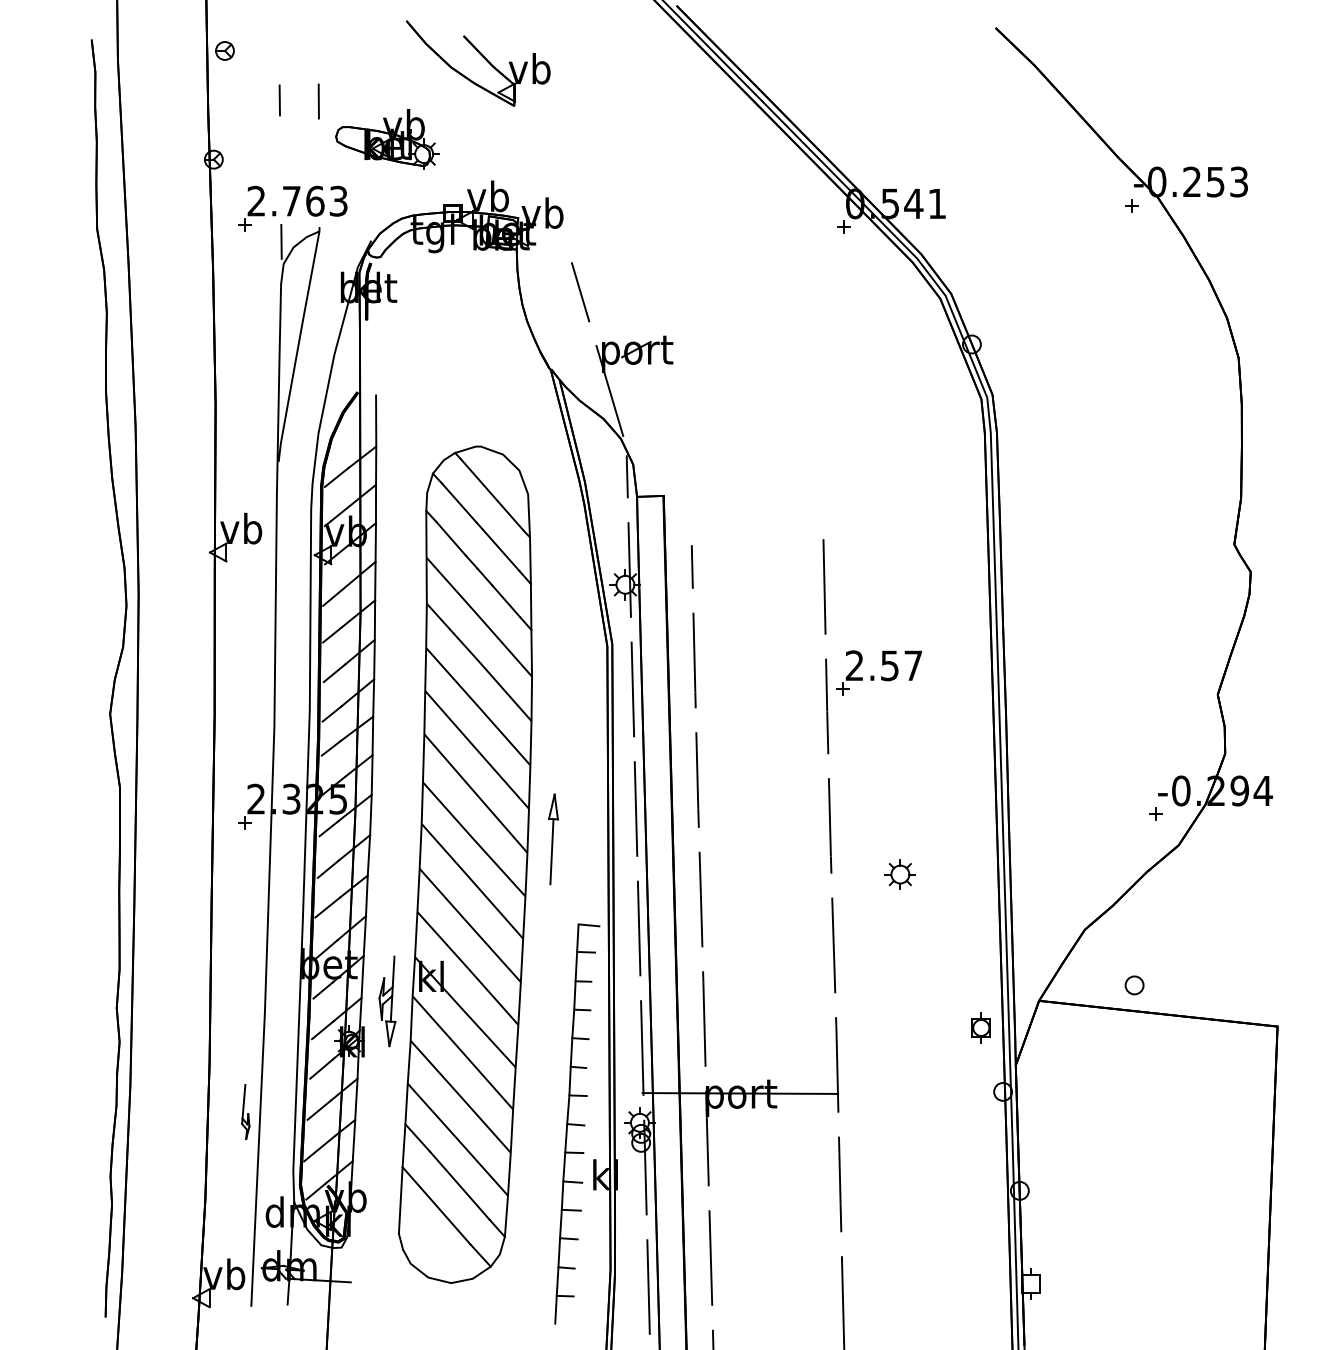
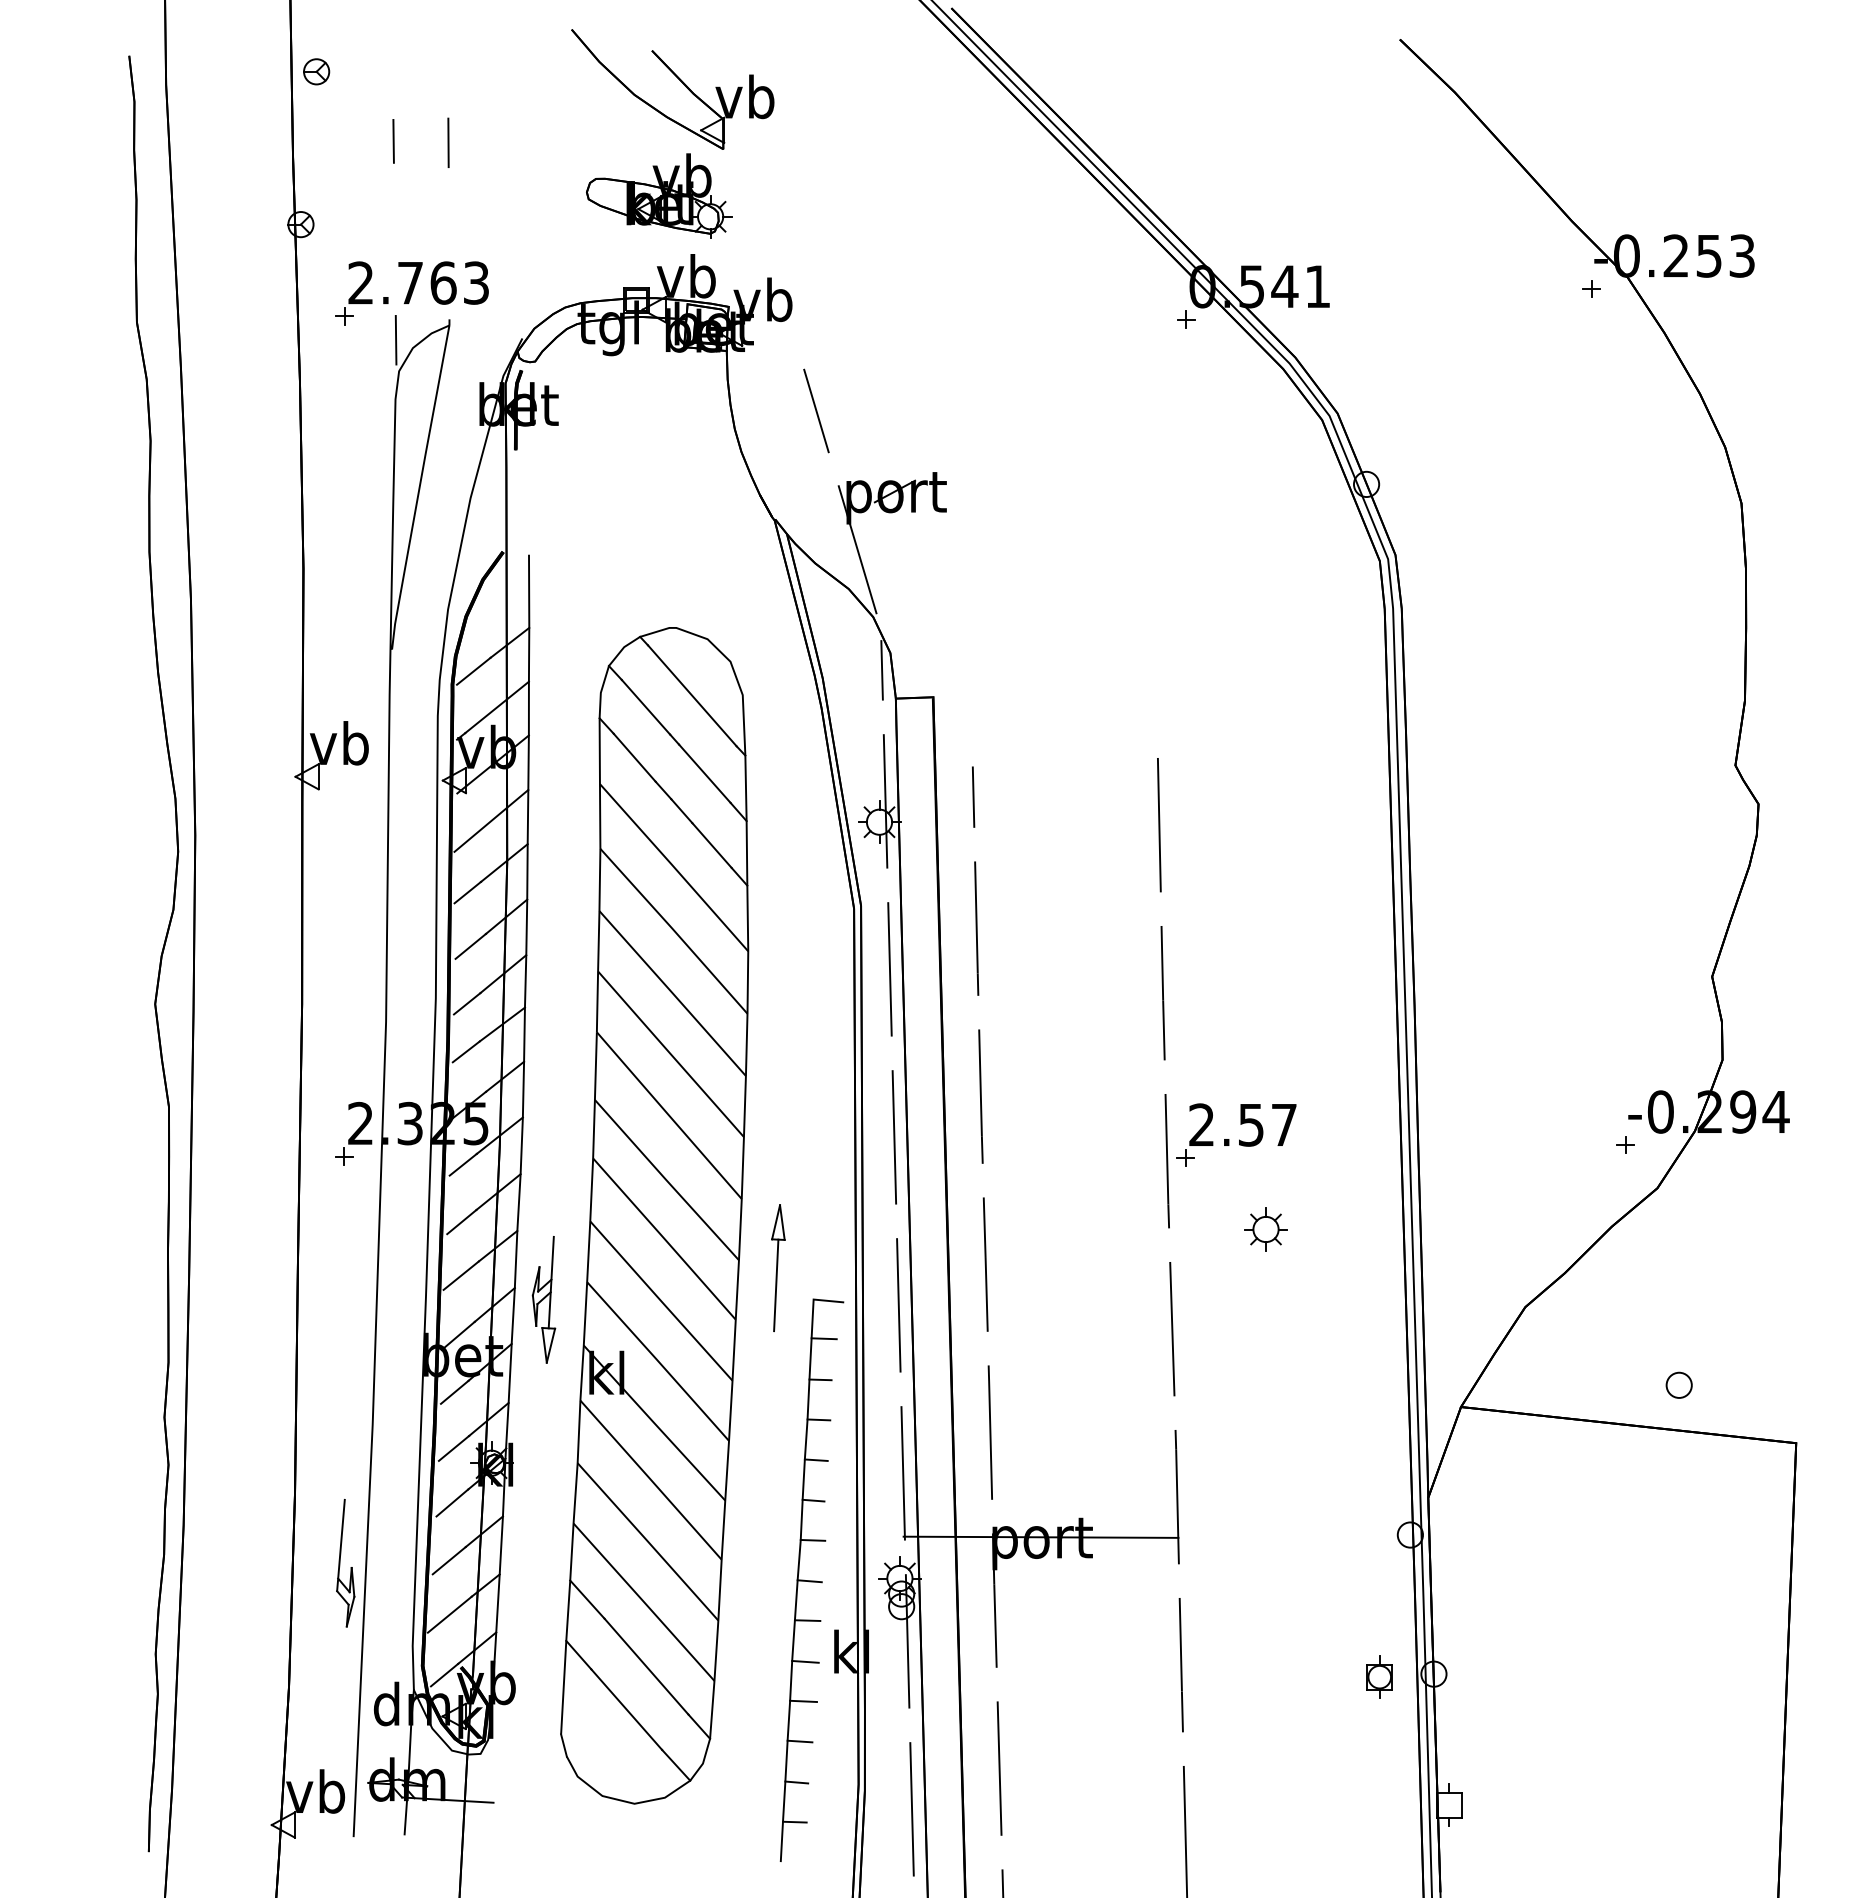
part: (387, 138) -> (659, 195), moved
part: (879, 672) -> (1236, 1134), moved
part: (553, 838) -> (778, 1267), moved
part: (1134, 984) -> (1678, 1384), moved
part: (387, 1001) -> (543, 1299), moved
part: (981, 1027) -> (1379, 1676), moved
part: (245, 1112) -> (345, 1563), size x1.67

